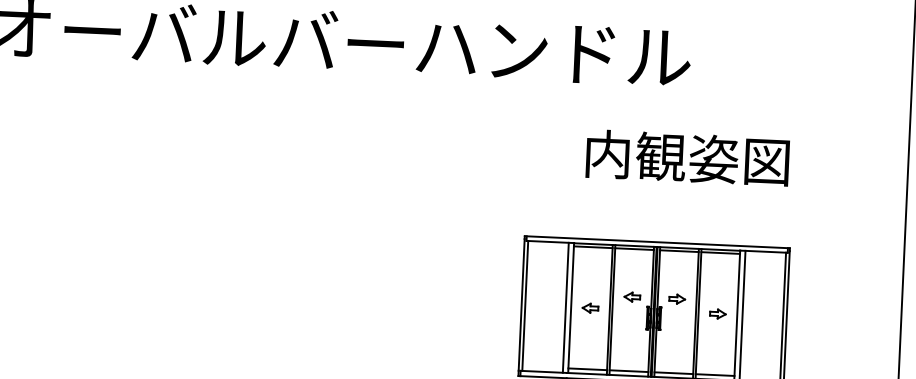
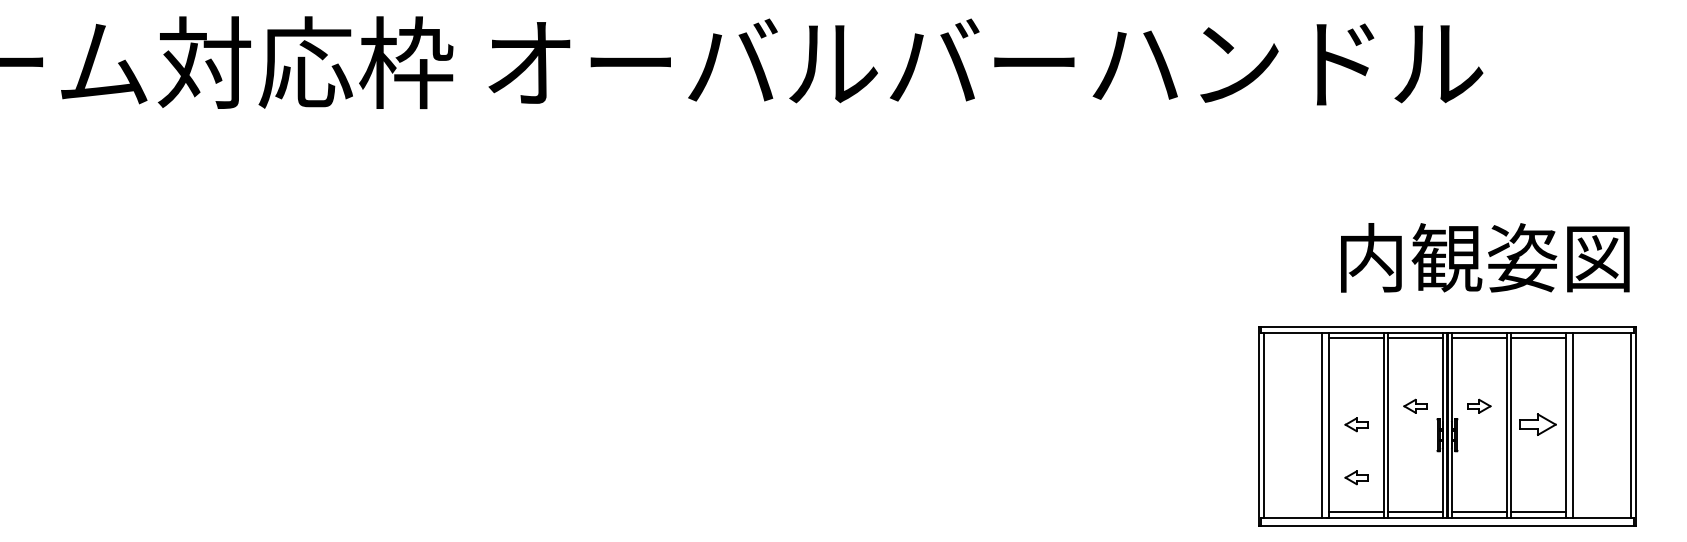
text: (687, 157) -> (1485, 257), moved
part: (718, 313) -> (1538, 424), size x1.6
part: (588, 345) -> (1356, 477), added

